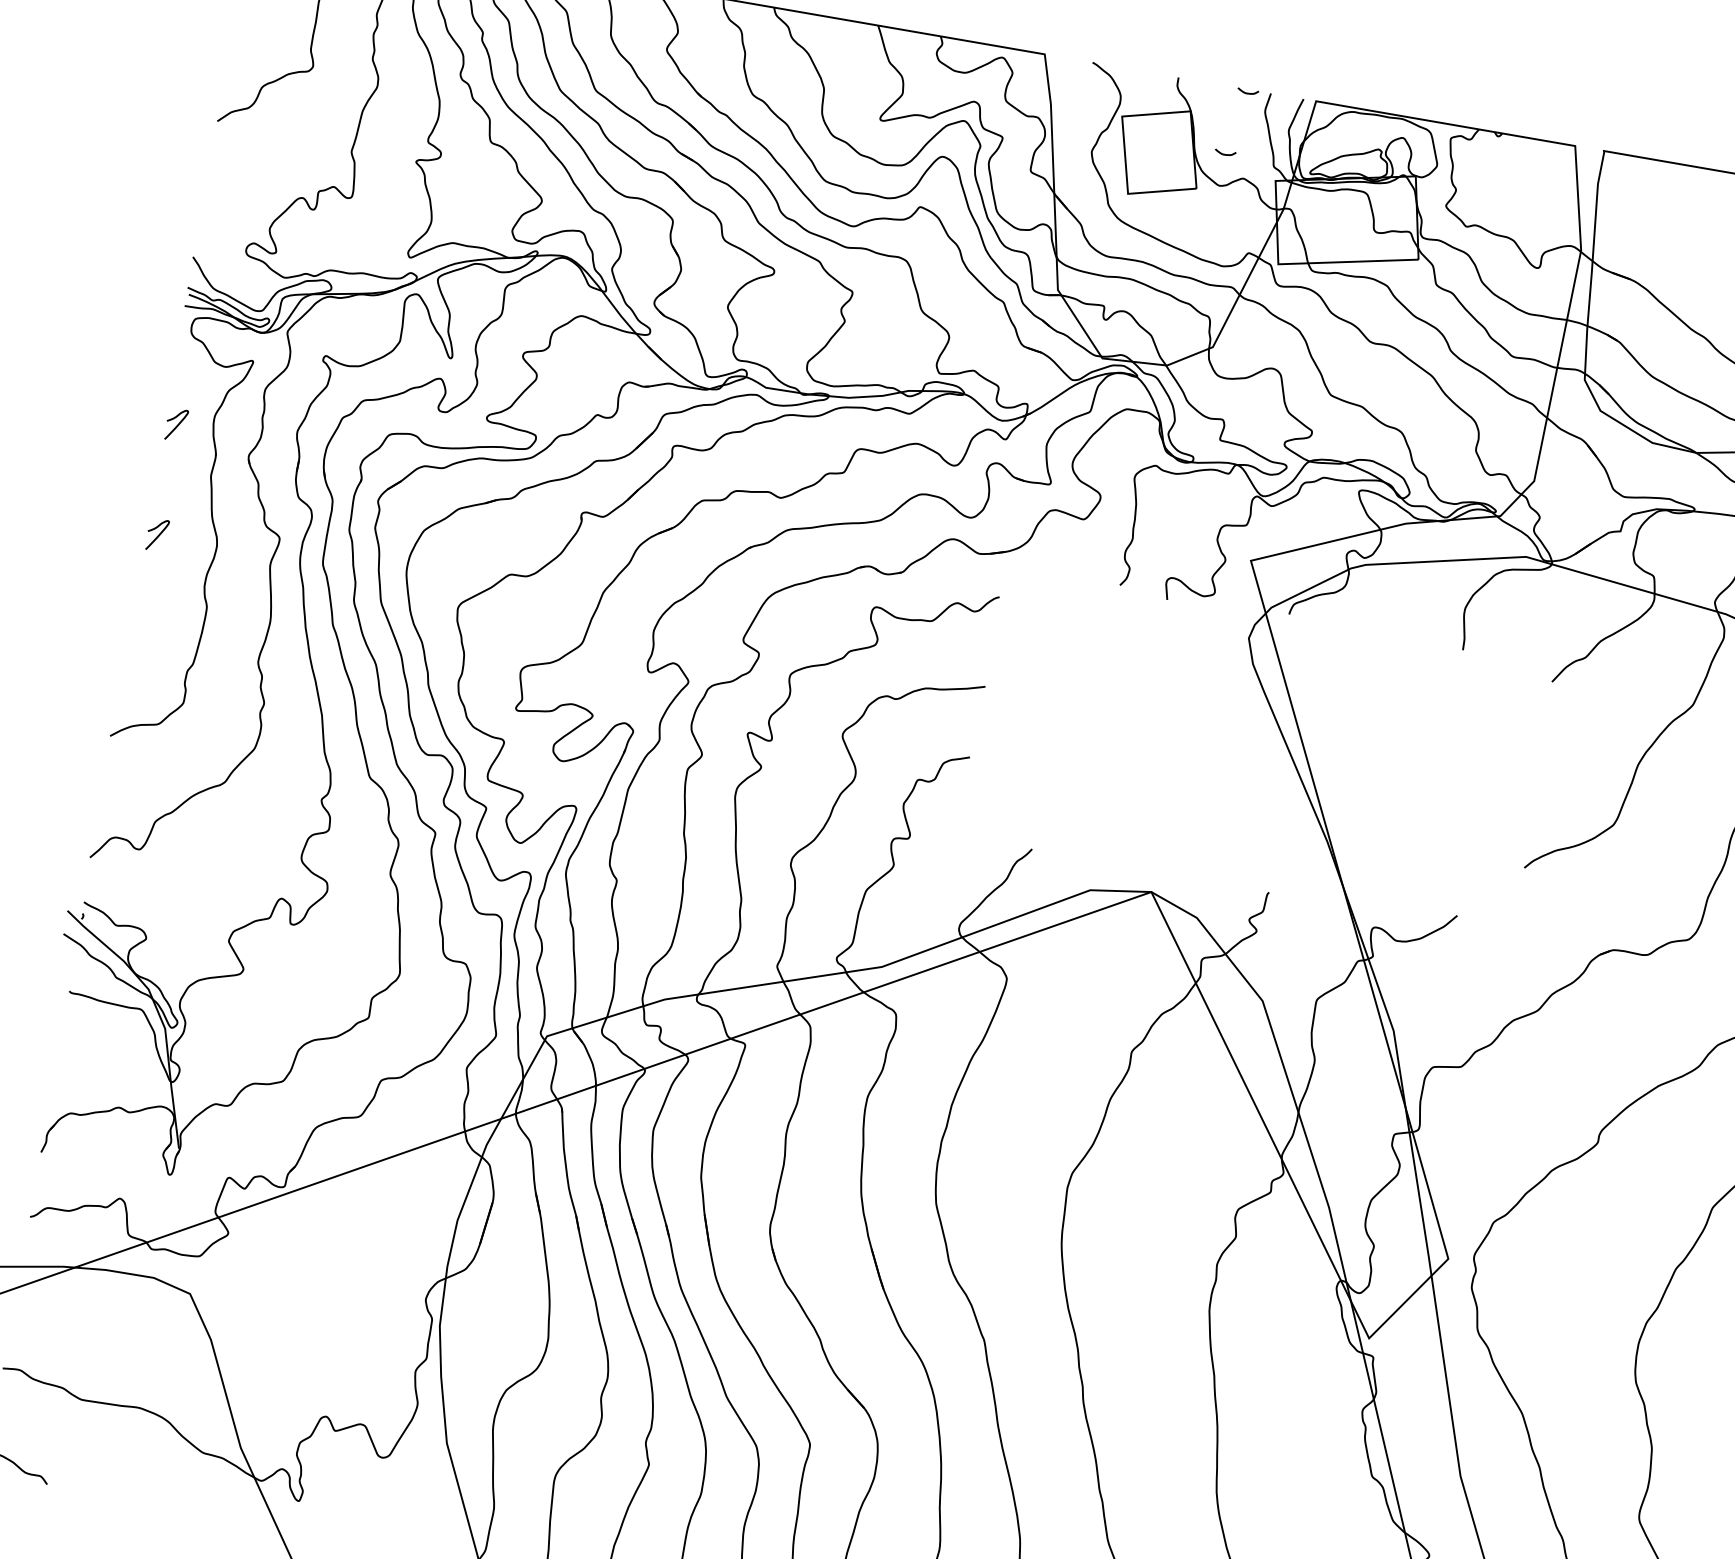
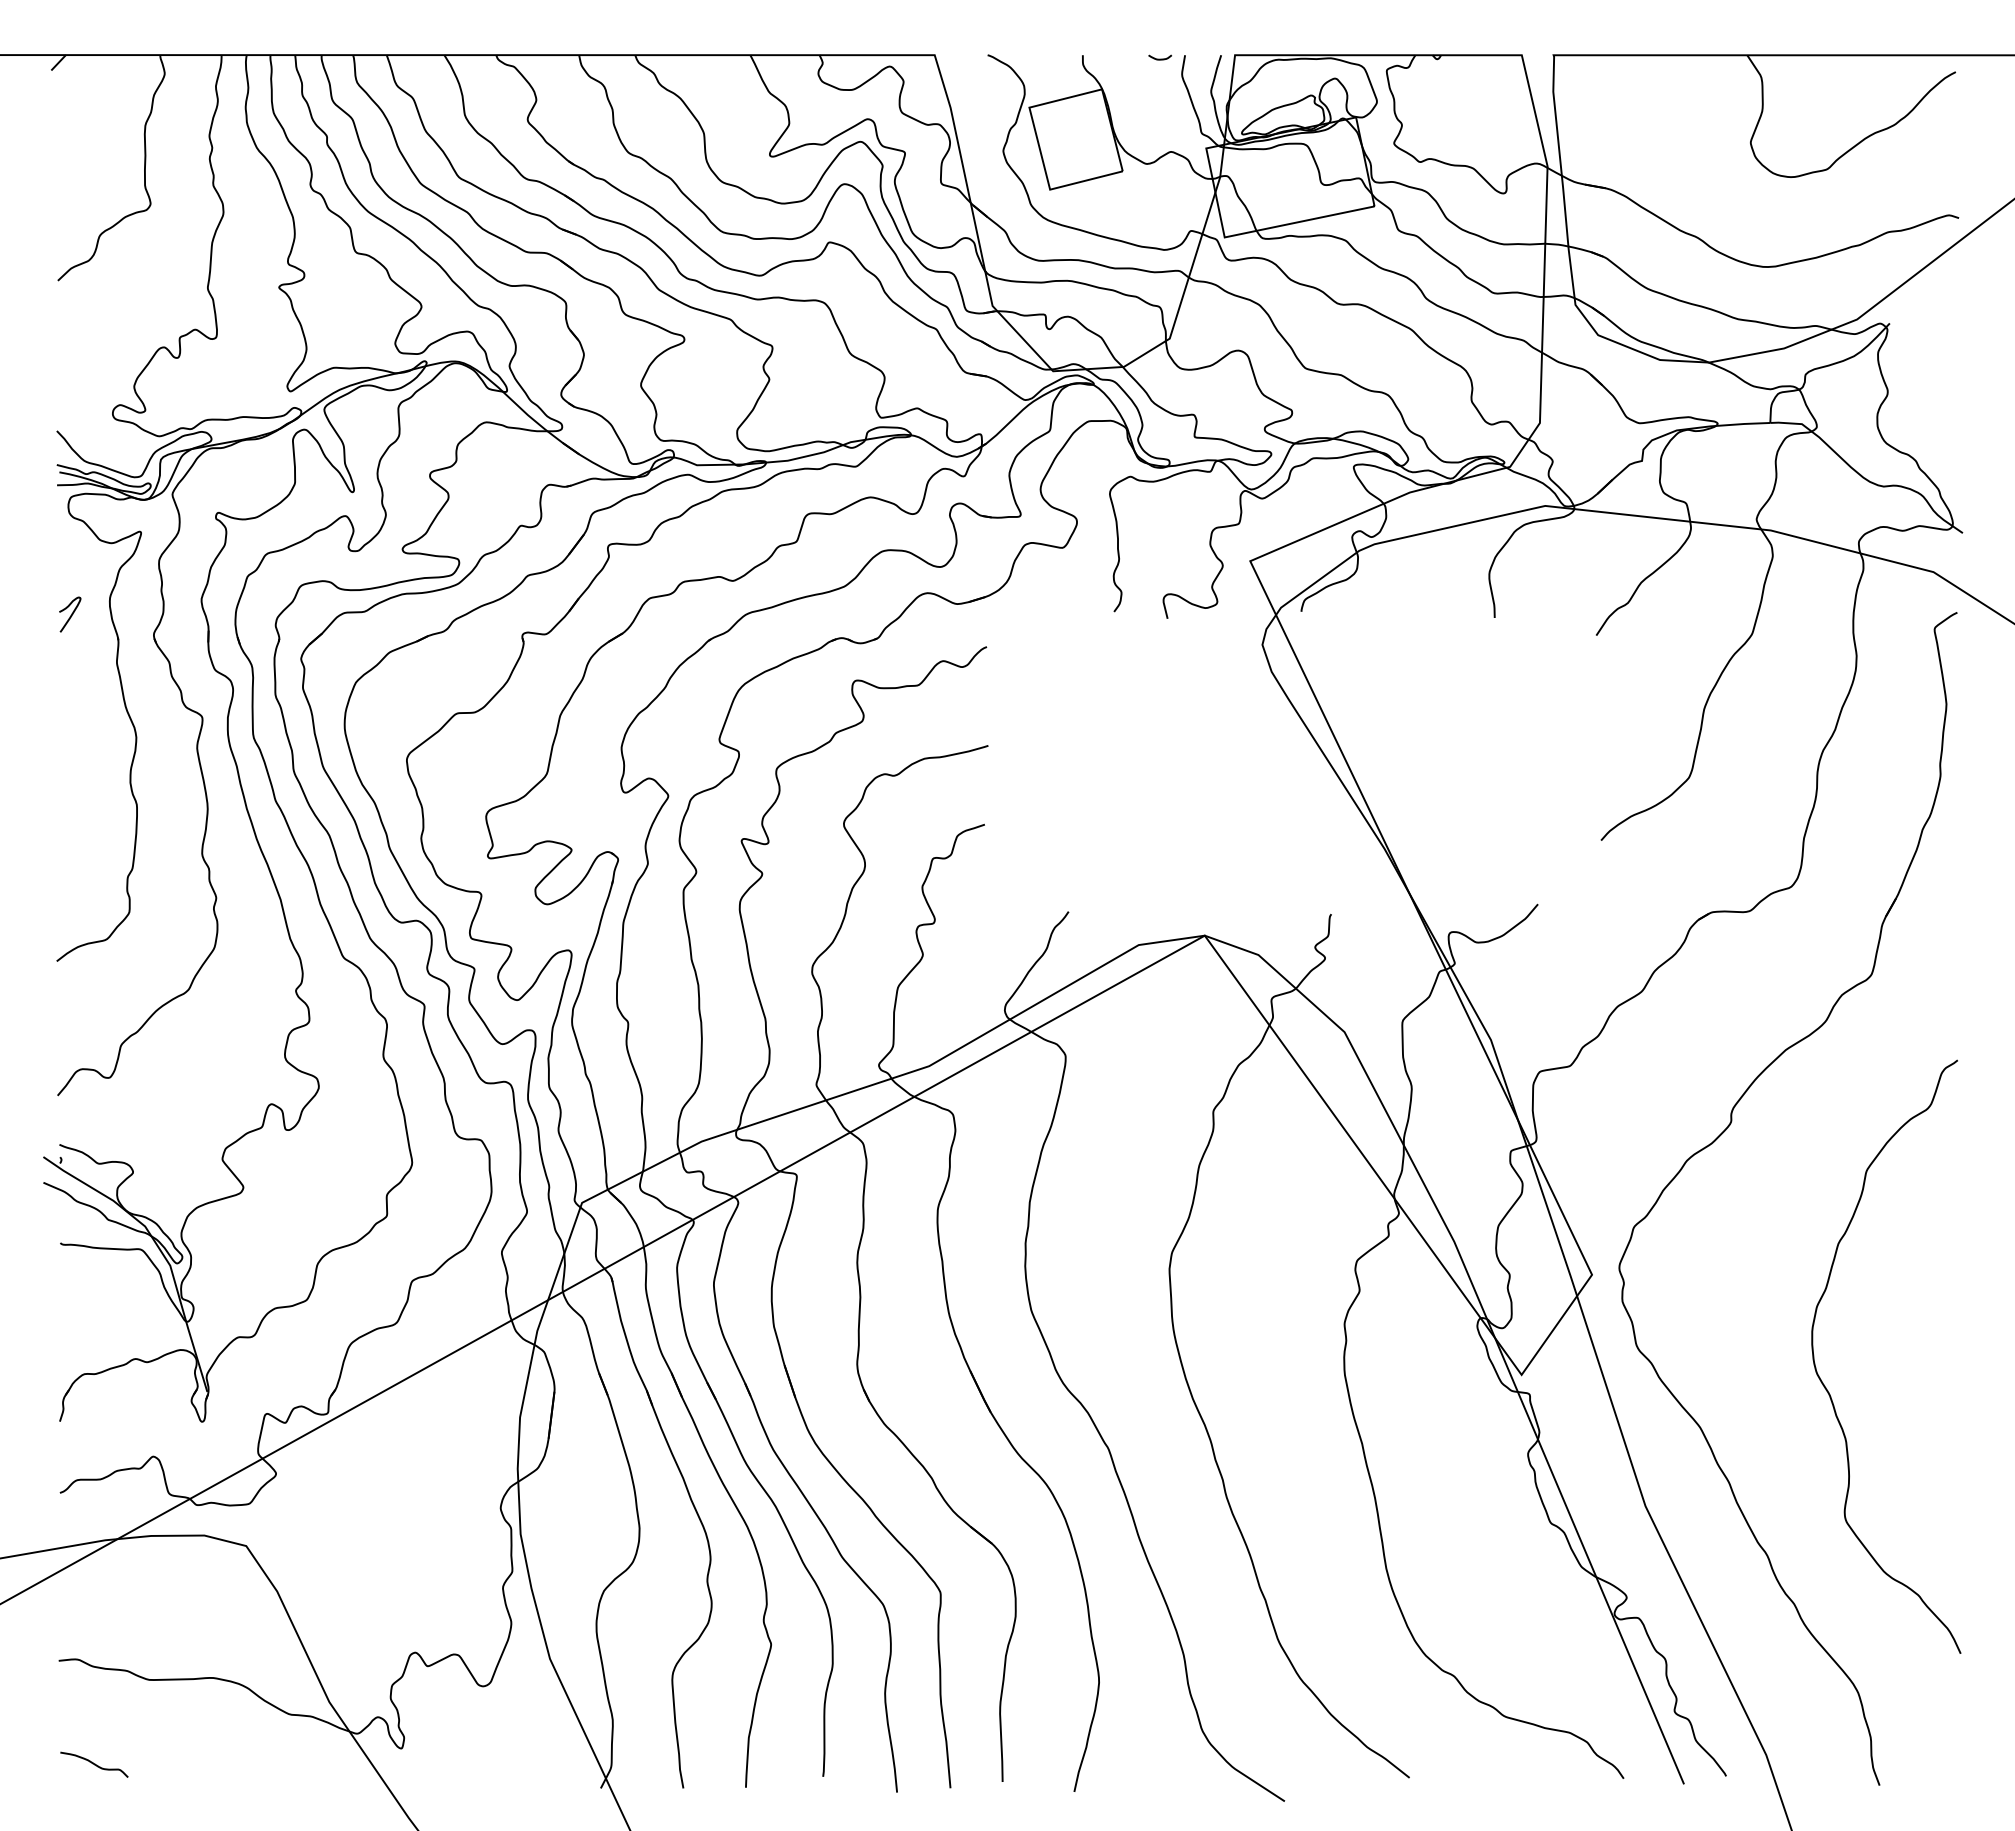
curve: (1224, 153) -> (1146, 128), removed
curve: (158, 535) -> (71, 736), removed

